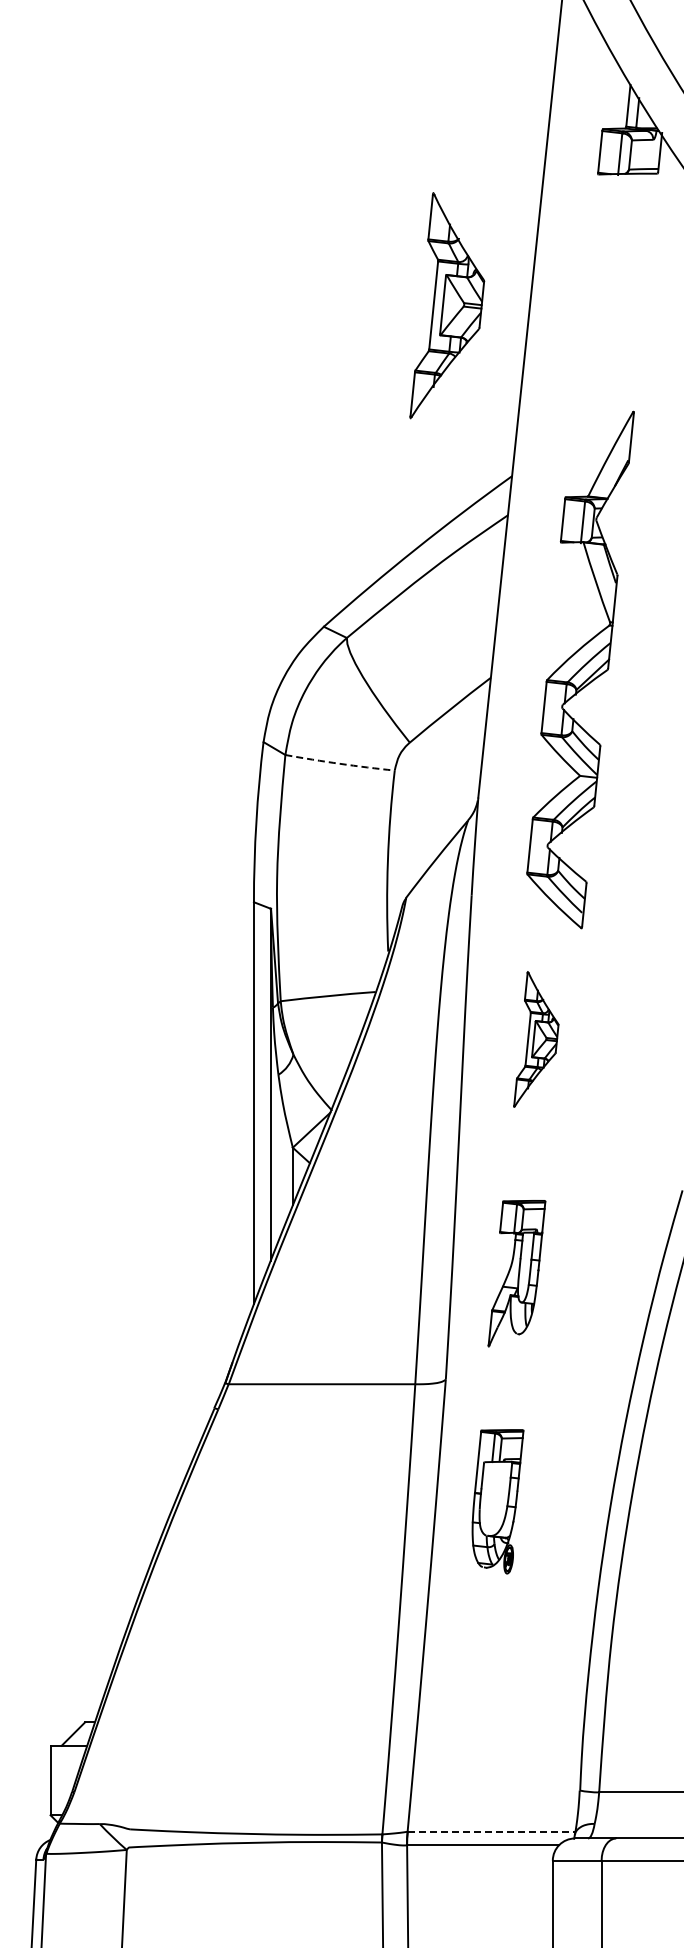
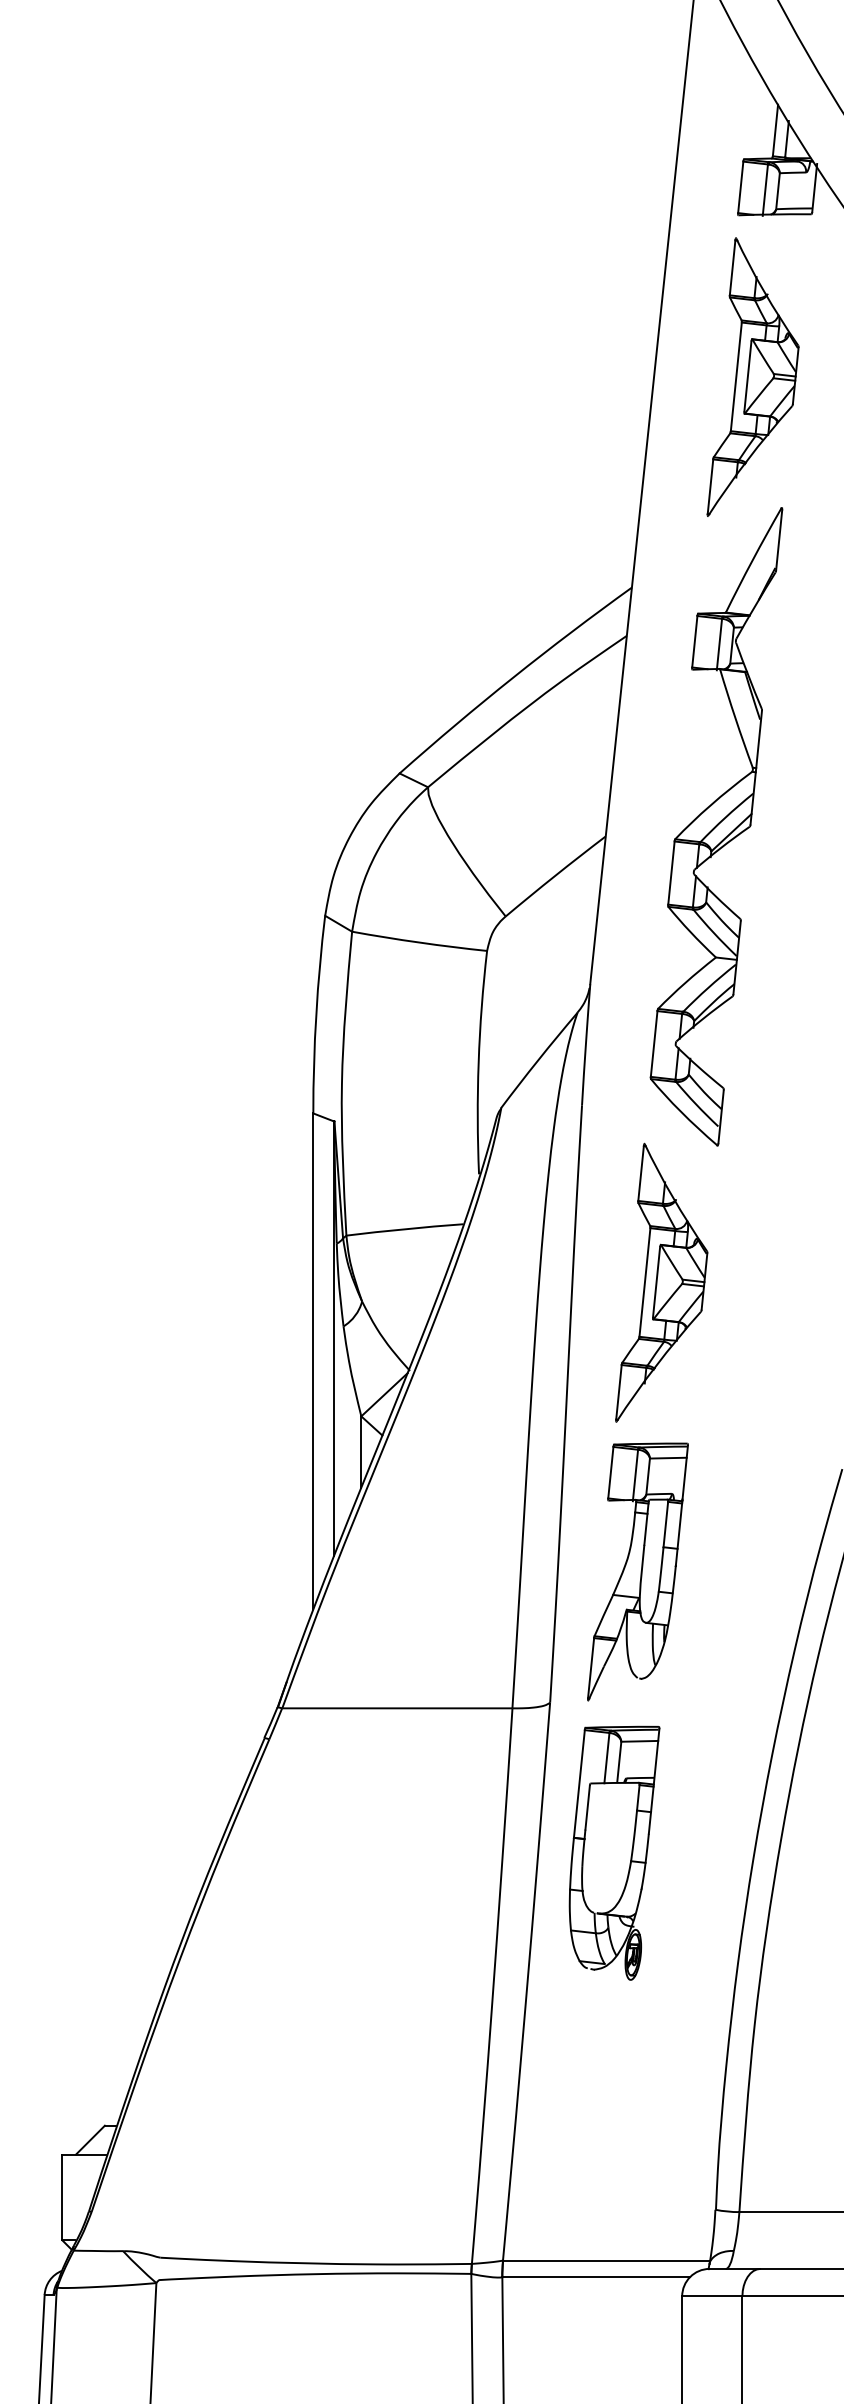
part: (447, 305) -> (753, 376), moved
arc: (339, 763) -> (418, 942), dashed -> solid
part: (536, 1039) -> (662, 1282), size x1.67
part: (516, 1273) -> (637, 1571), size x1.43
part: (497, 1501) -> (613, 1853), size x1.43
line: (491, 1831) -> (606, 2260), dashed -> solid

